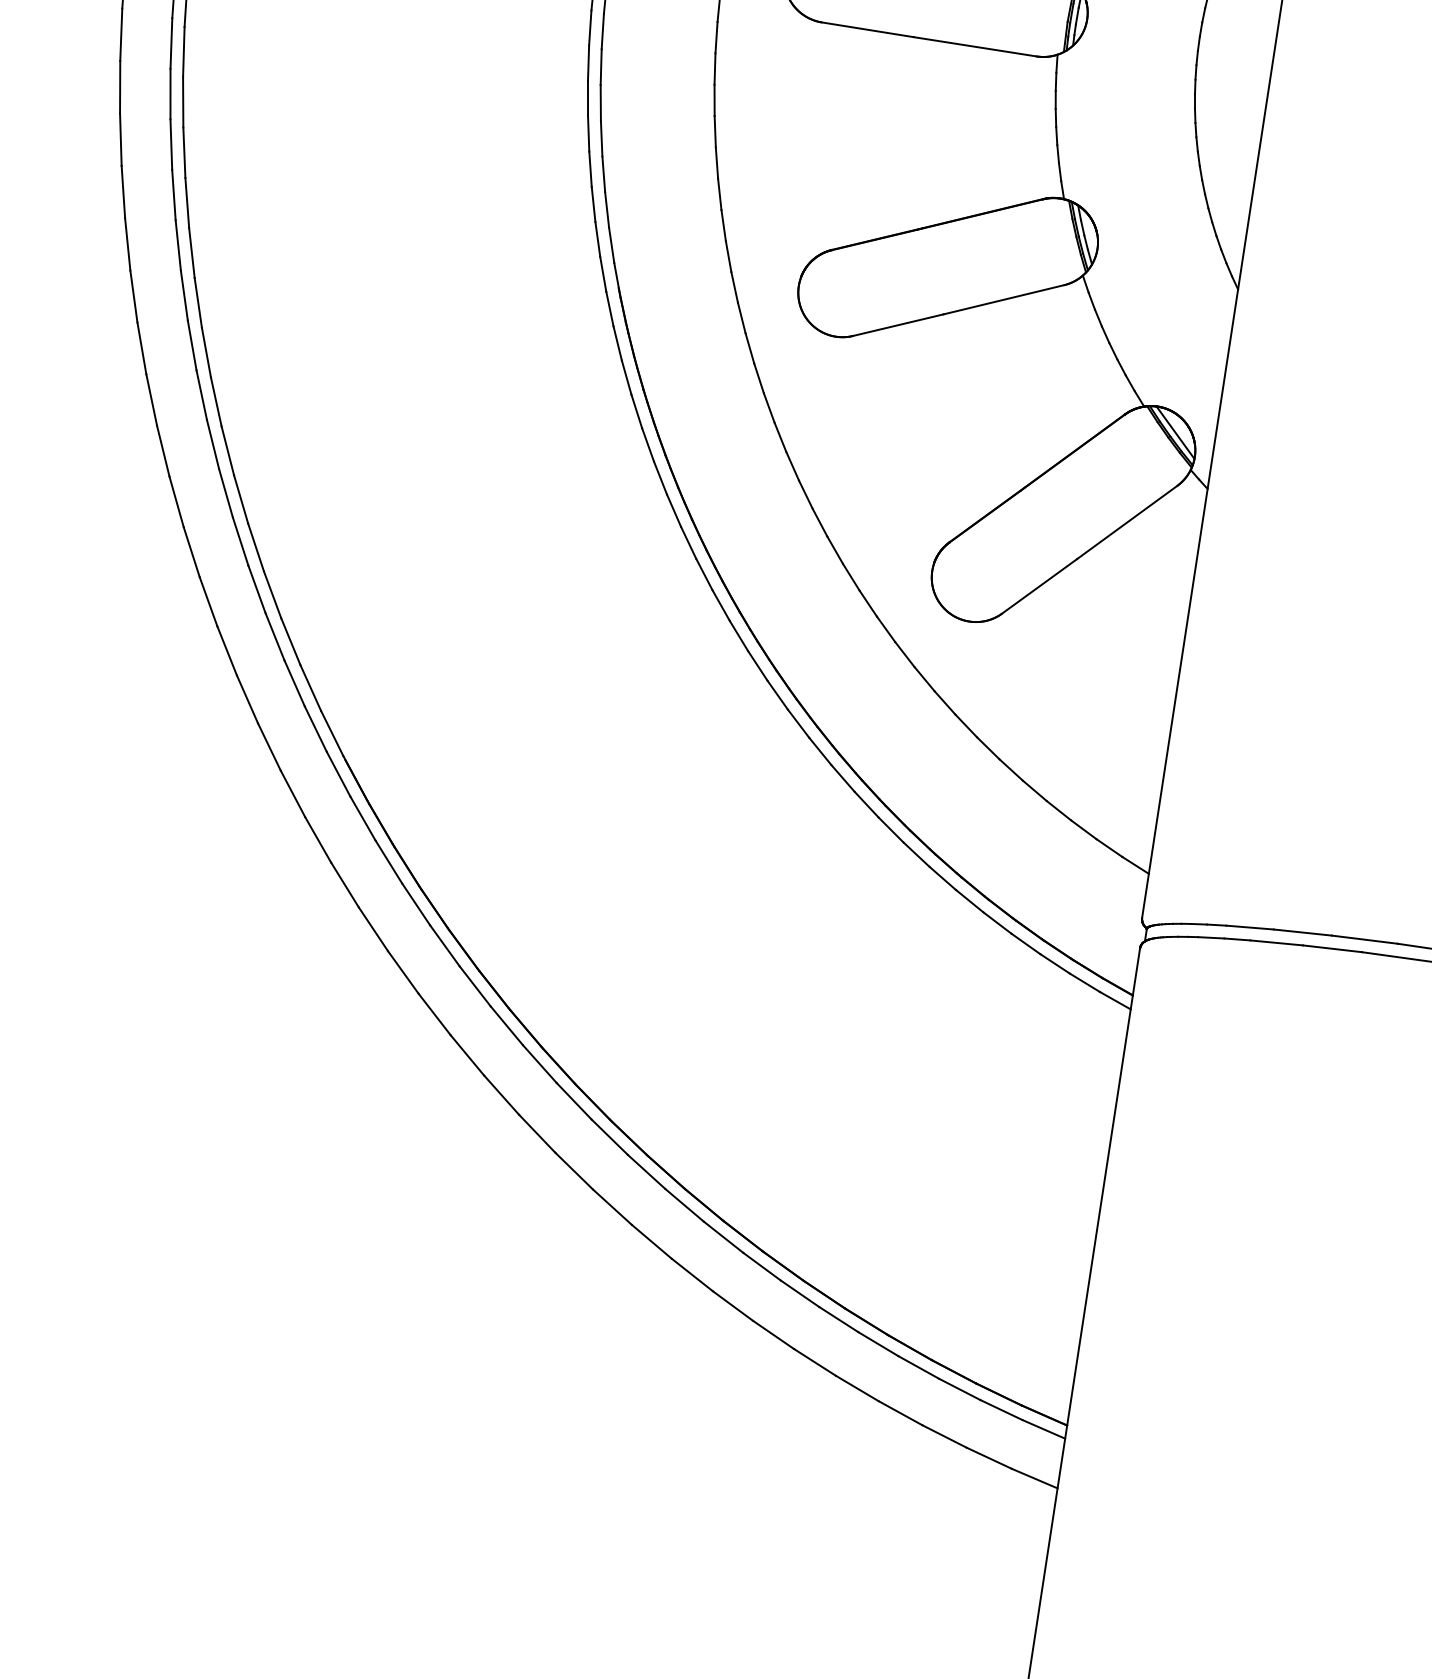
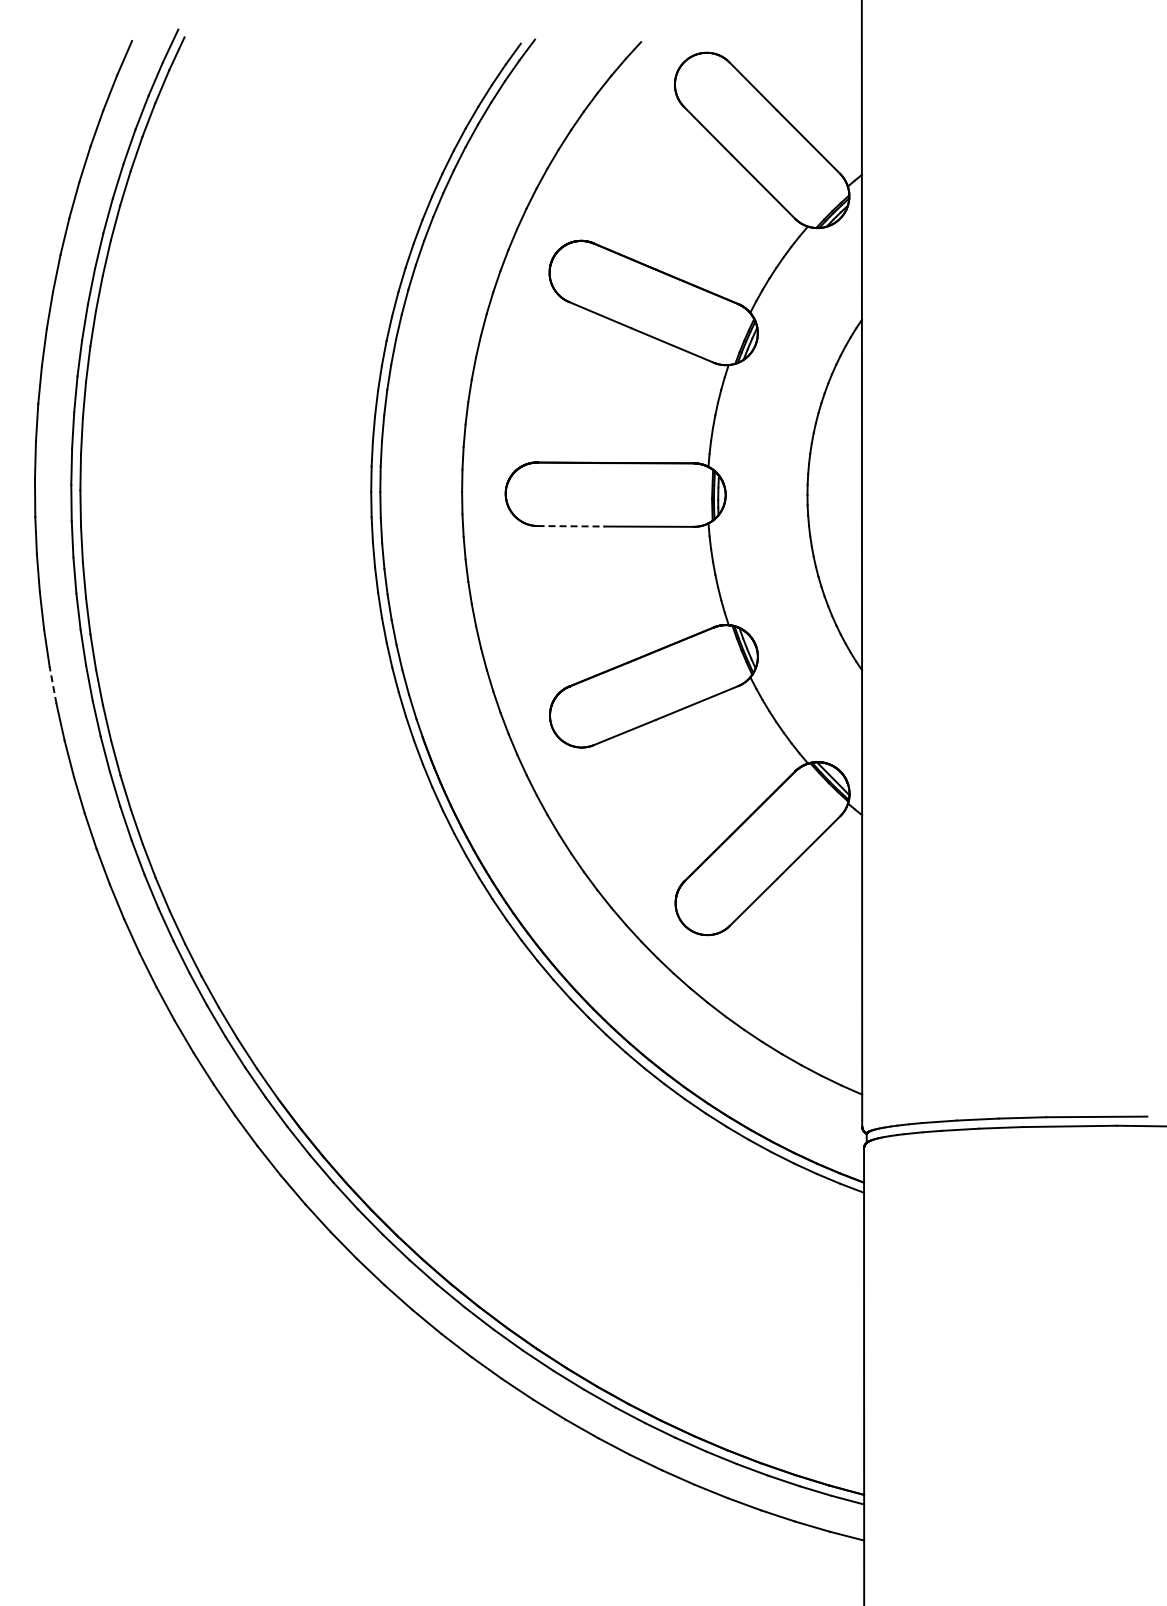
line: (868, 30) -> (571, 526), solid -> dashed
line: (121, 139) -> (53, 685), solid -> dashed

